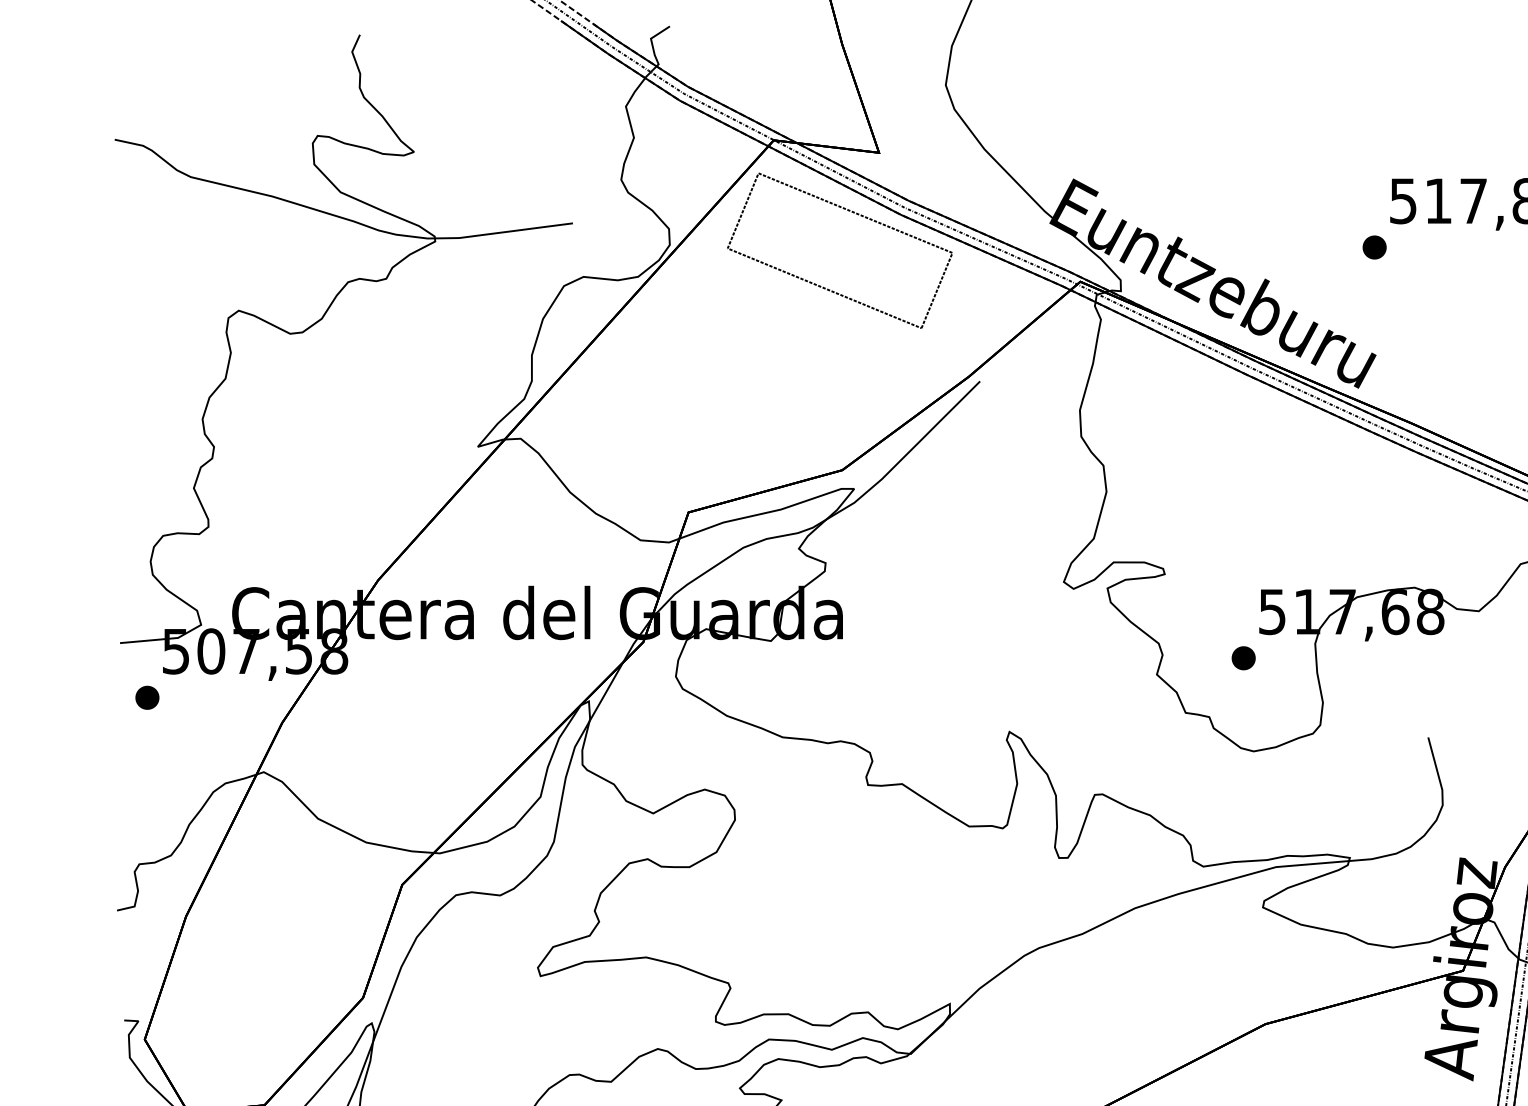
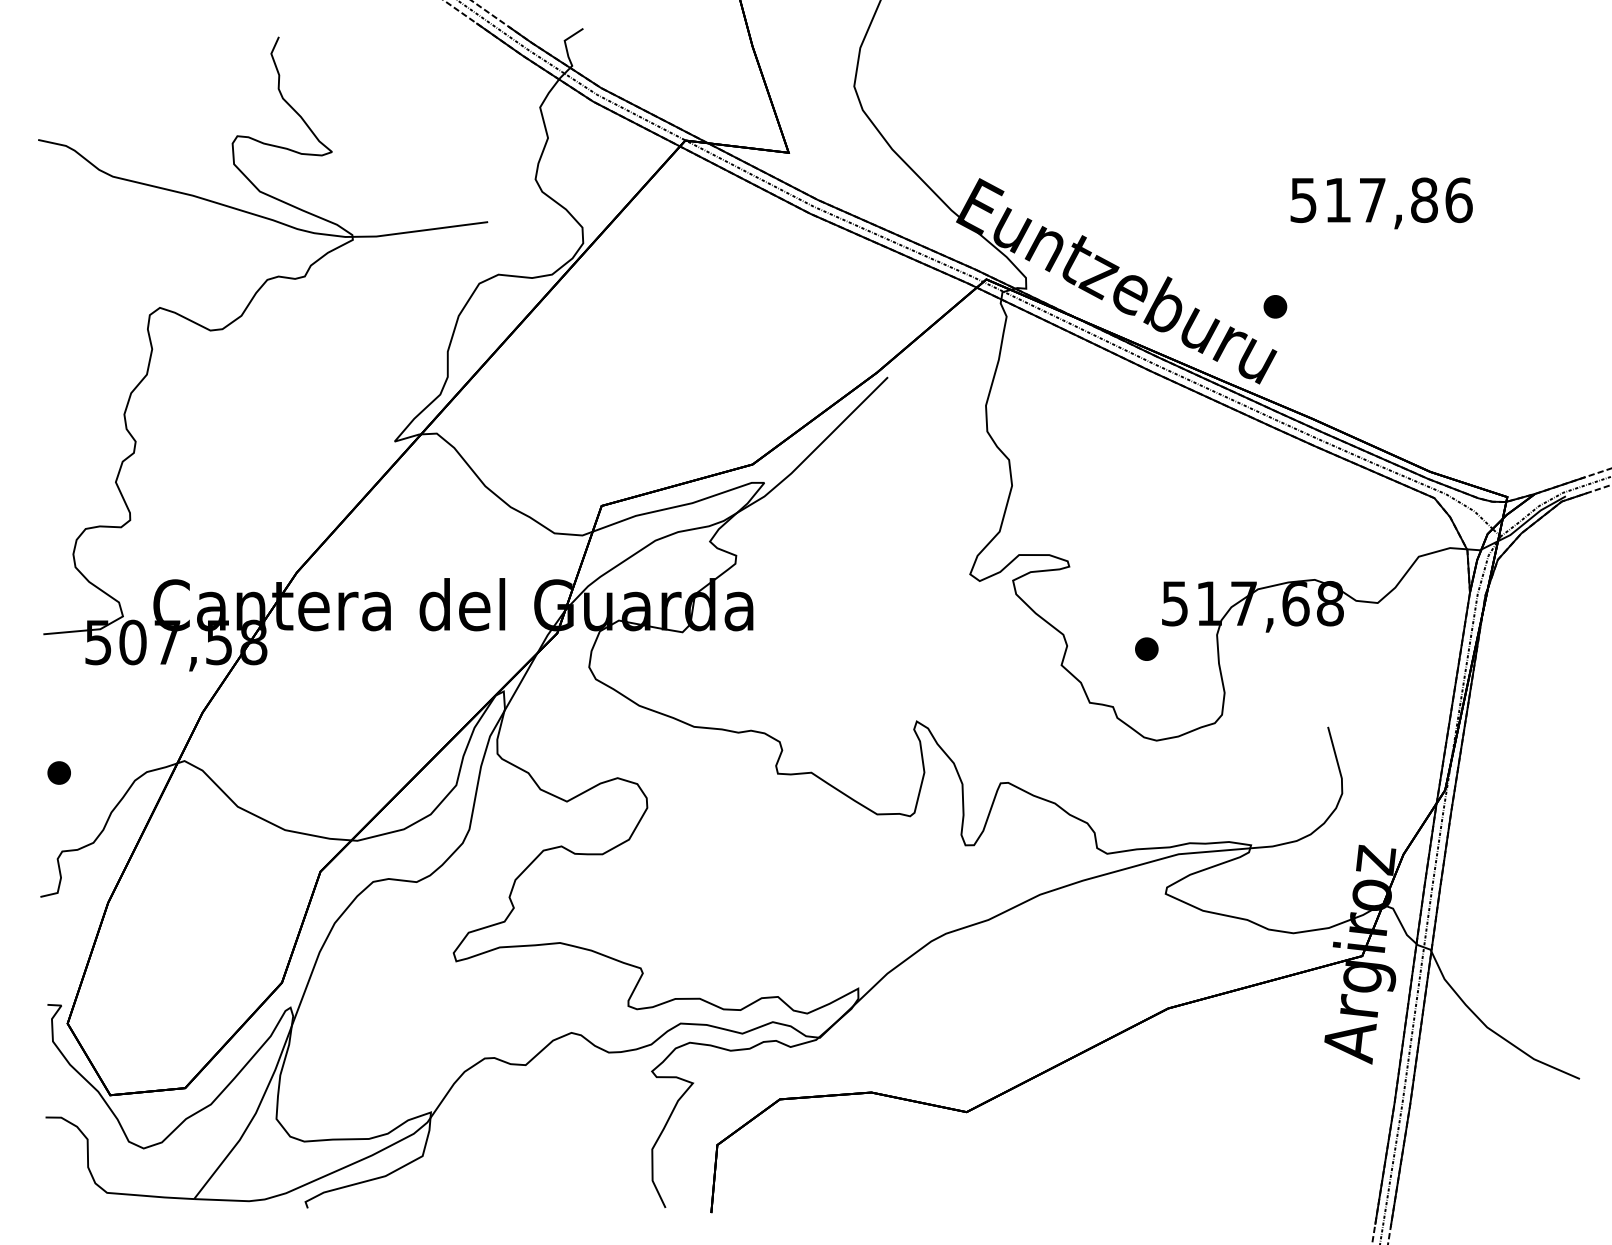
part: (853, 213) -> (763, 212), removed
part: (1374, 247) -> (1275, 306), moved
part: (146, 697) -> (58, 772), moved

